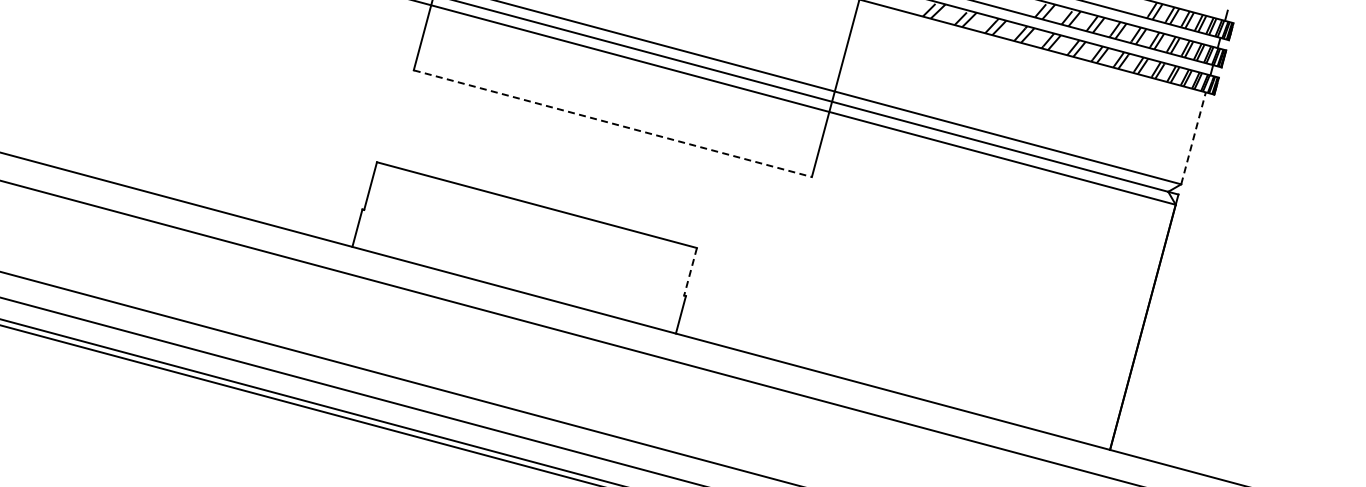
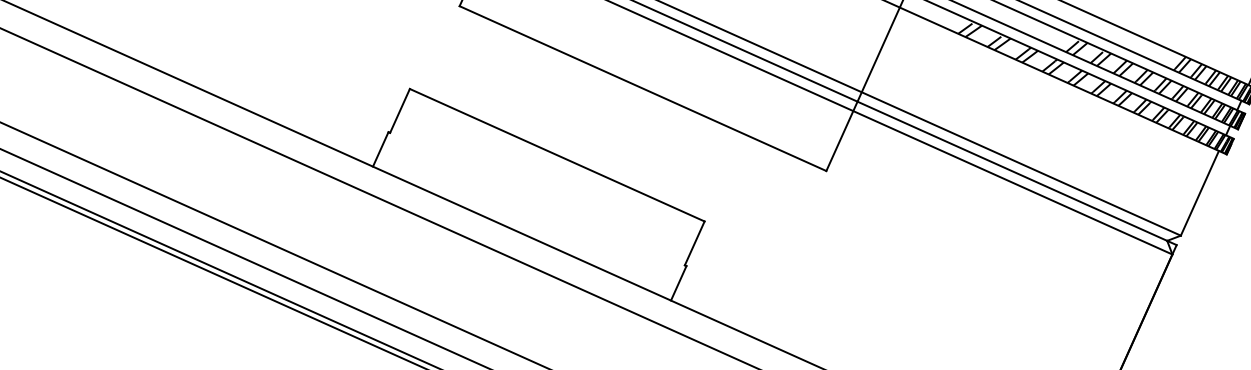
line: (613, 123) -> (643, 88), dashed -> solid
line: (1193, 138) -> (1199, 193), dashed -> solid
line: (690, 271) -> (694, 243), dashed -> solid

